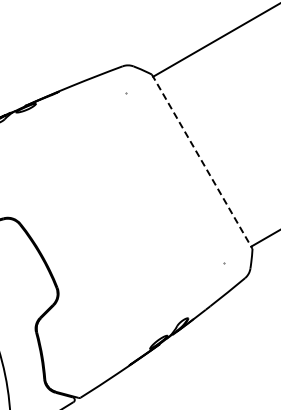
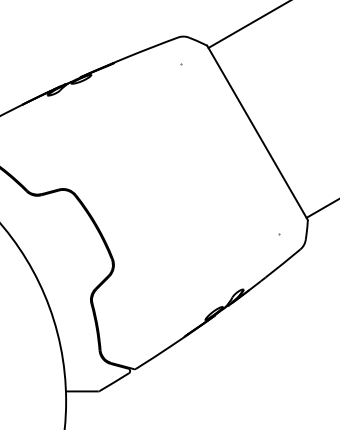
line: (202, 161) -> (257, 132), dashed -> solid

